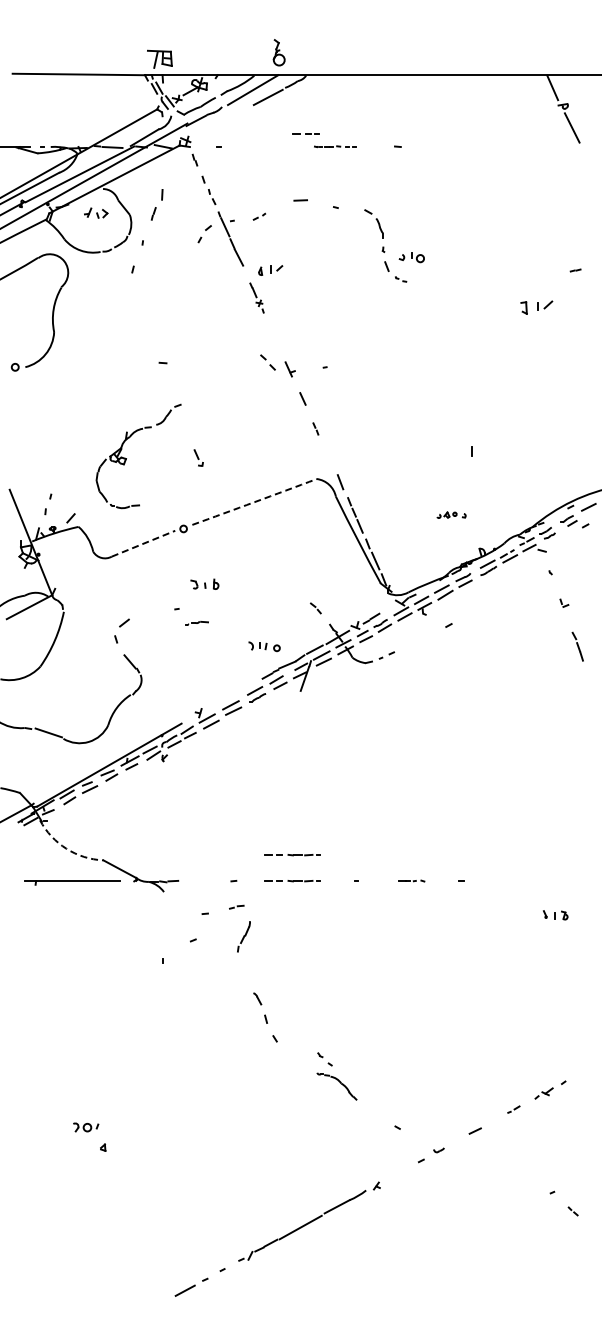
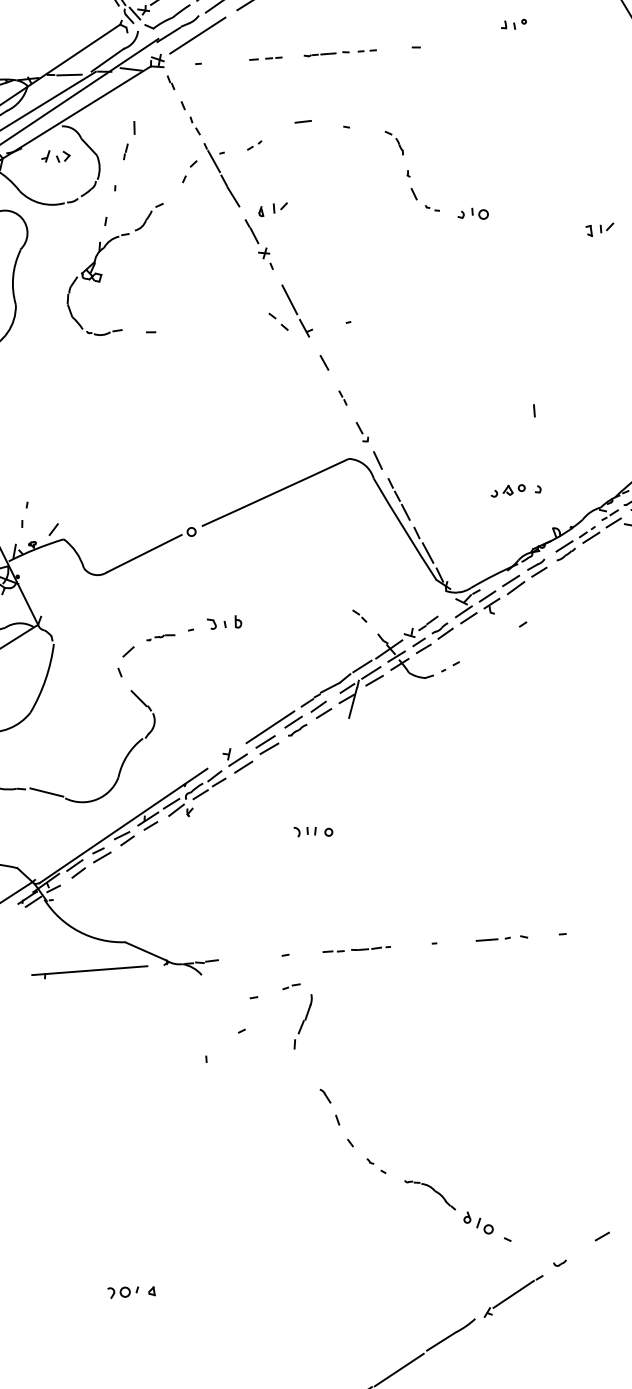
line: (219, 123) -> (197, 35), added
line: (305, 133) -> (265, 58), moved
part: (479, 134) -> (514, 24), added
part: (335, 146) -> (340, 52), size x1.43
part: (373, 222) -> (393, 141), size x0.71
part: (411, 257) -> (472, 213), moved
part: (256, 297) -> (258, 243), size x1.43
part: (536, 307) -> (599, 229), size x0.71
line: (278, 345) -> (289, 300), added
part: (198, 457) -> (362, 431), moved
part: (126, 458) -> (101, 274), moved
arc: (254, 502) -> (275, 493), dashed -> solid
part: (451, 515) -> (515, 490), size x1.43
line: (143, 543) -> (144, 553), dashed -> solid
part: (204, 583) -> (224, 621), moved
part: (196, 623) -> (160, 637), moved
part: (264, 646) -> (313, 831), moved
line: (235, 693) -> (270, 727), added
arc: (66, 848) -> (79, 931), dashed -> solid
part: (292, 855) -> (354, 918), removed
part: (411, 880) -> (501, 937), size x1.67
part: (243, 936) -> (302, 1021), size x1.43
part: (324, 1059) -> (375, 1166), moved
part: (374, 1112) -> (478, 1223), added
part: (86, 1127) -> (124, 1292), moved
line: (398, 1172) -> (512, 1294), added

